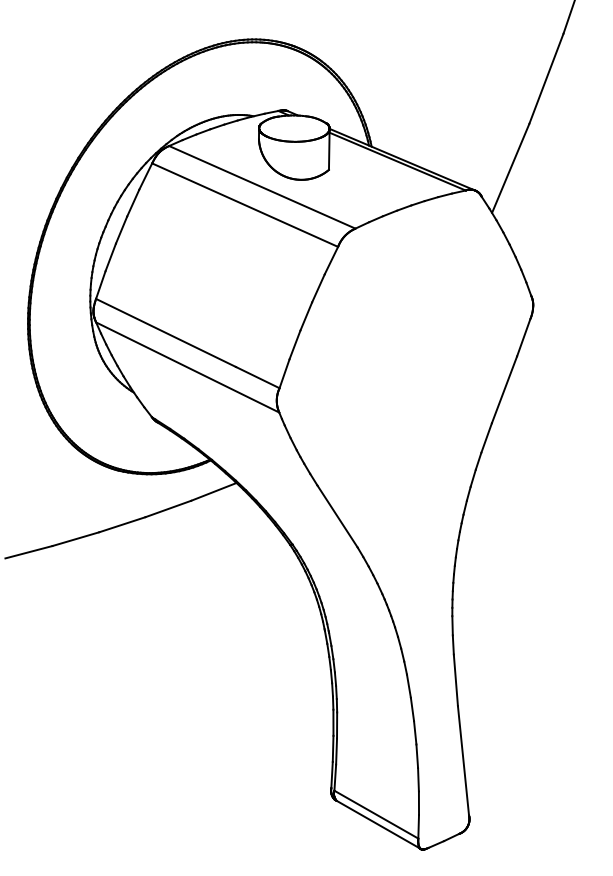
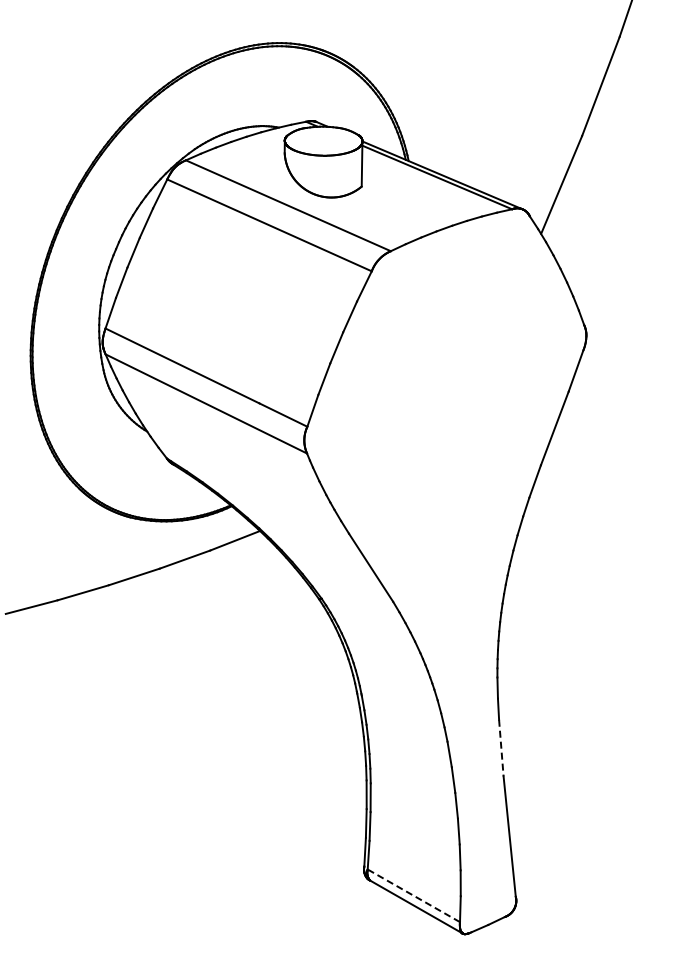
line: (456, 680) -> (501, 748), solid -> dashed
line: (376, 814) -> (413, 895), solid -> dashed

